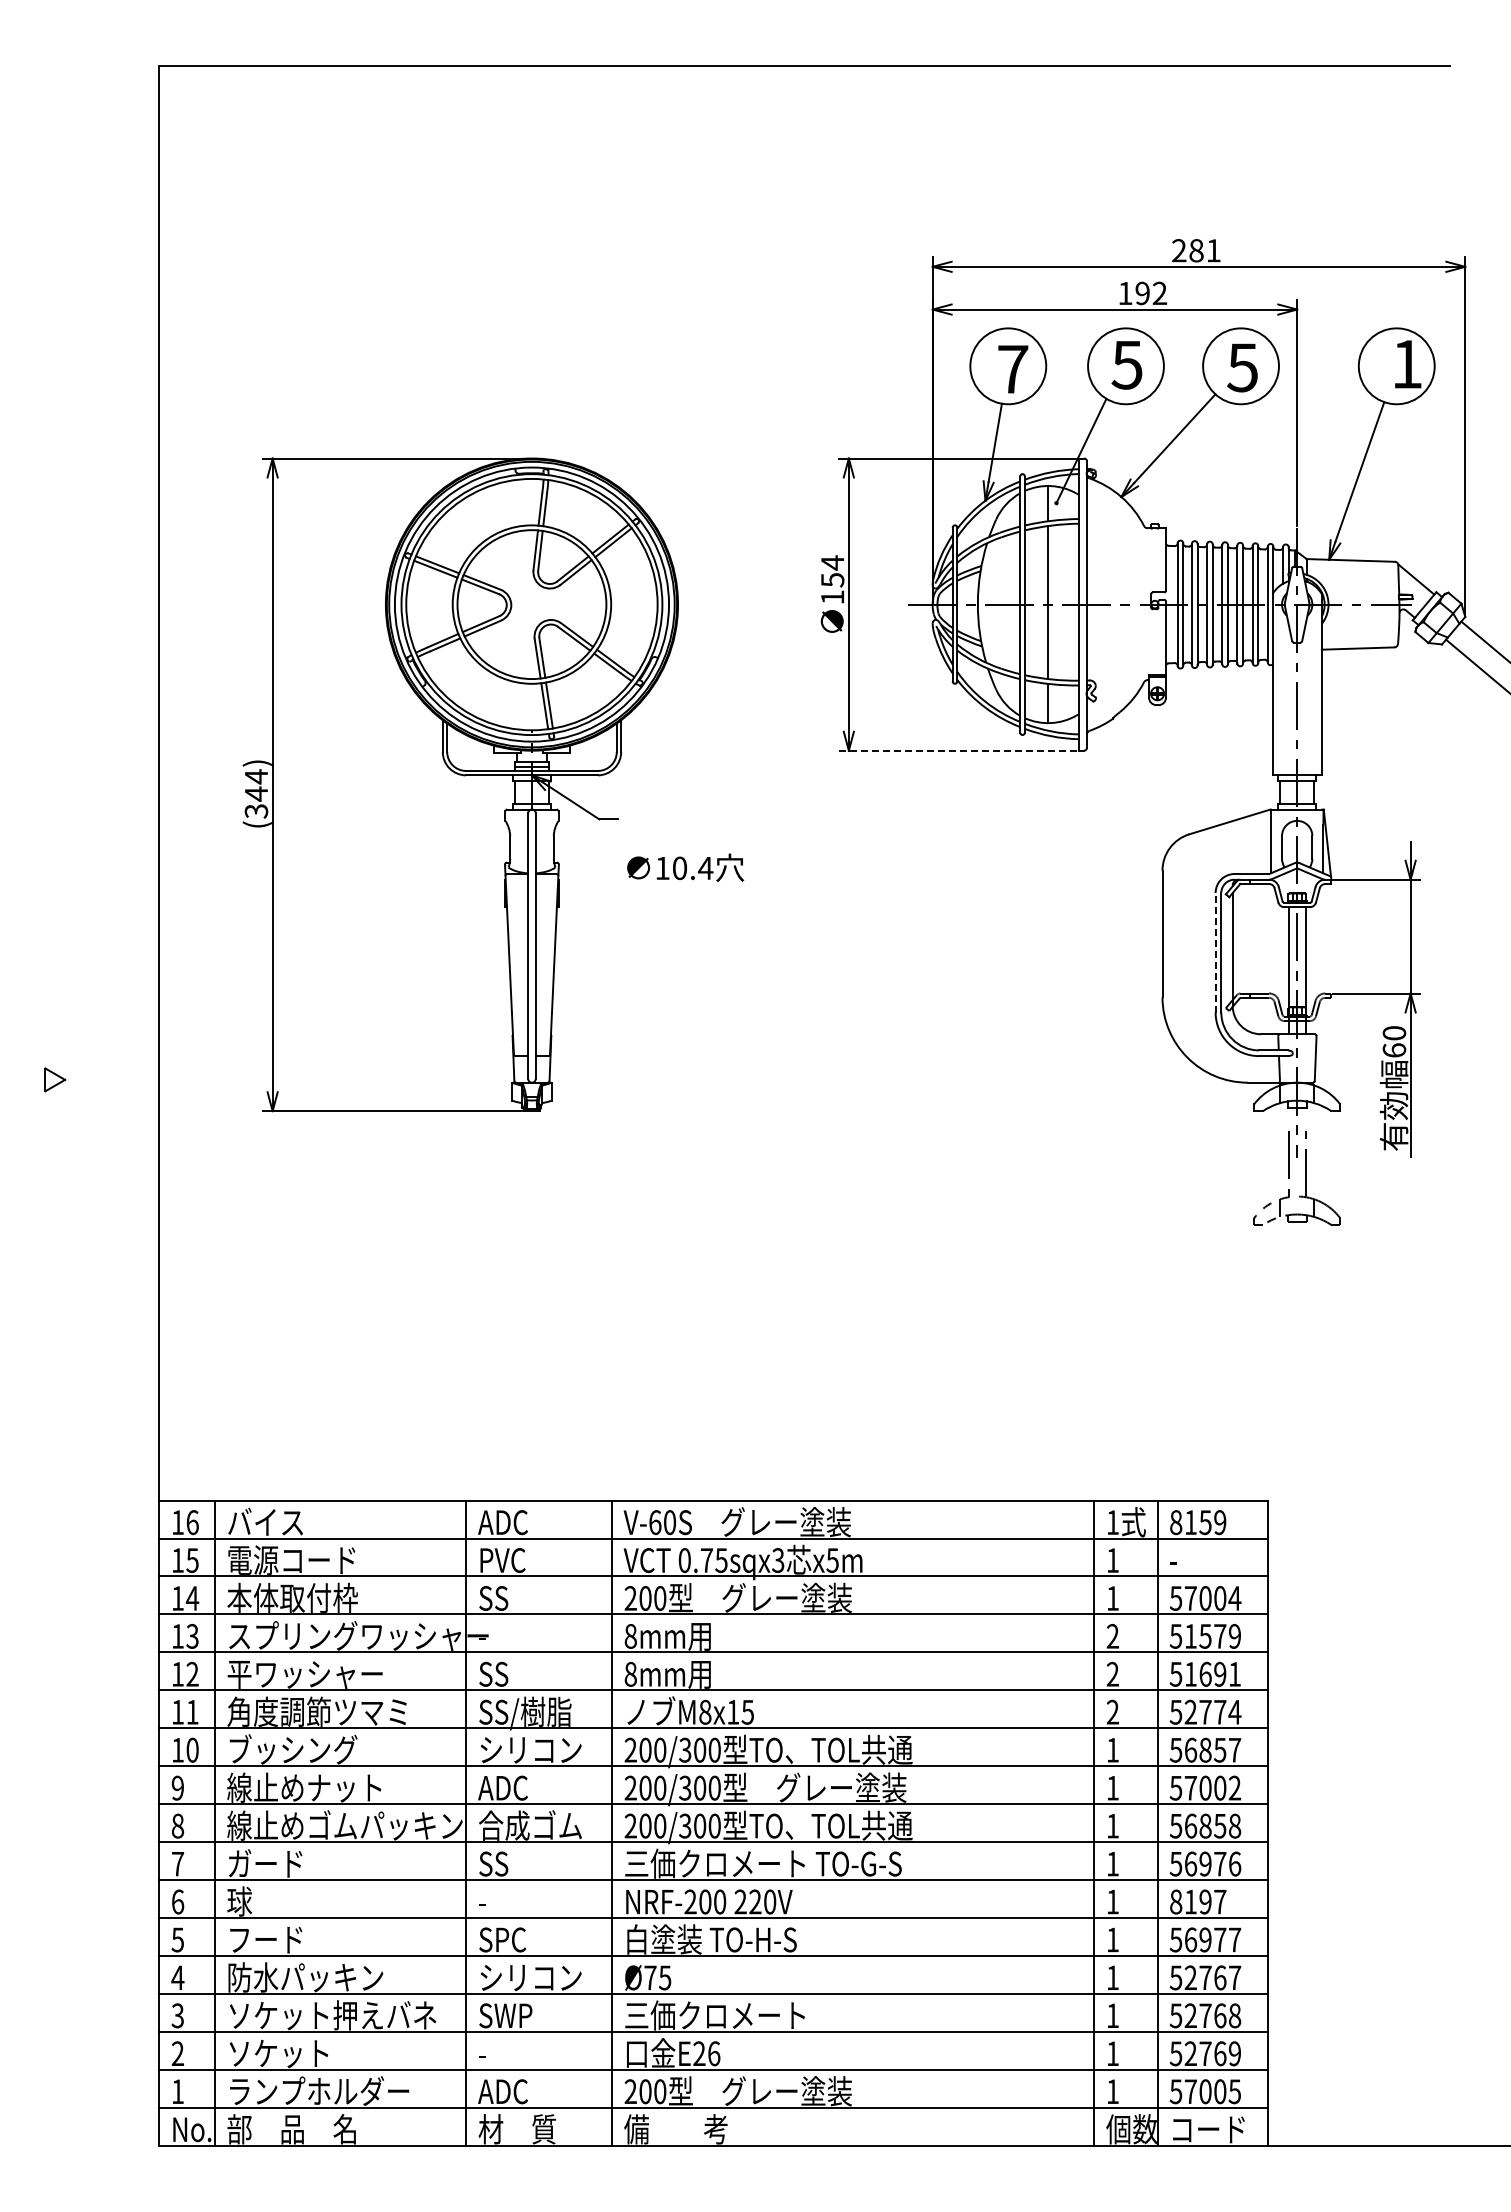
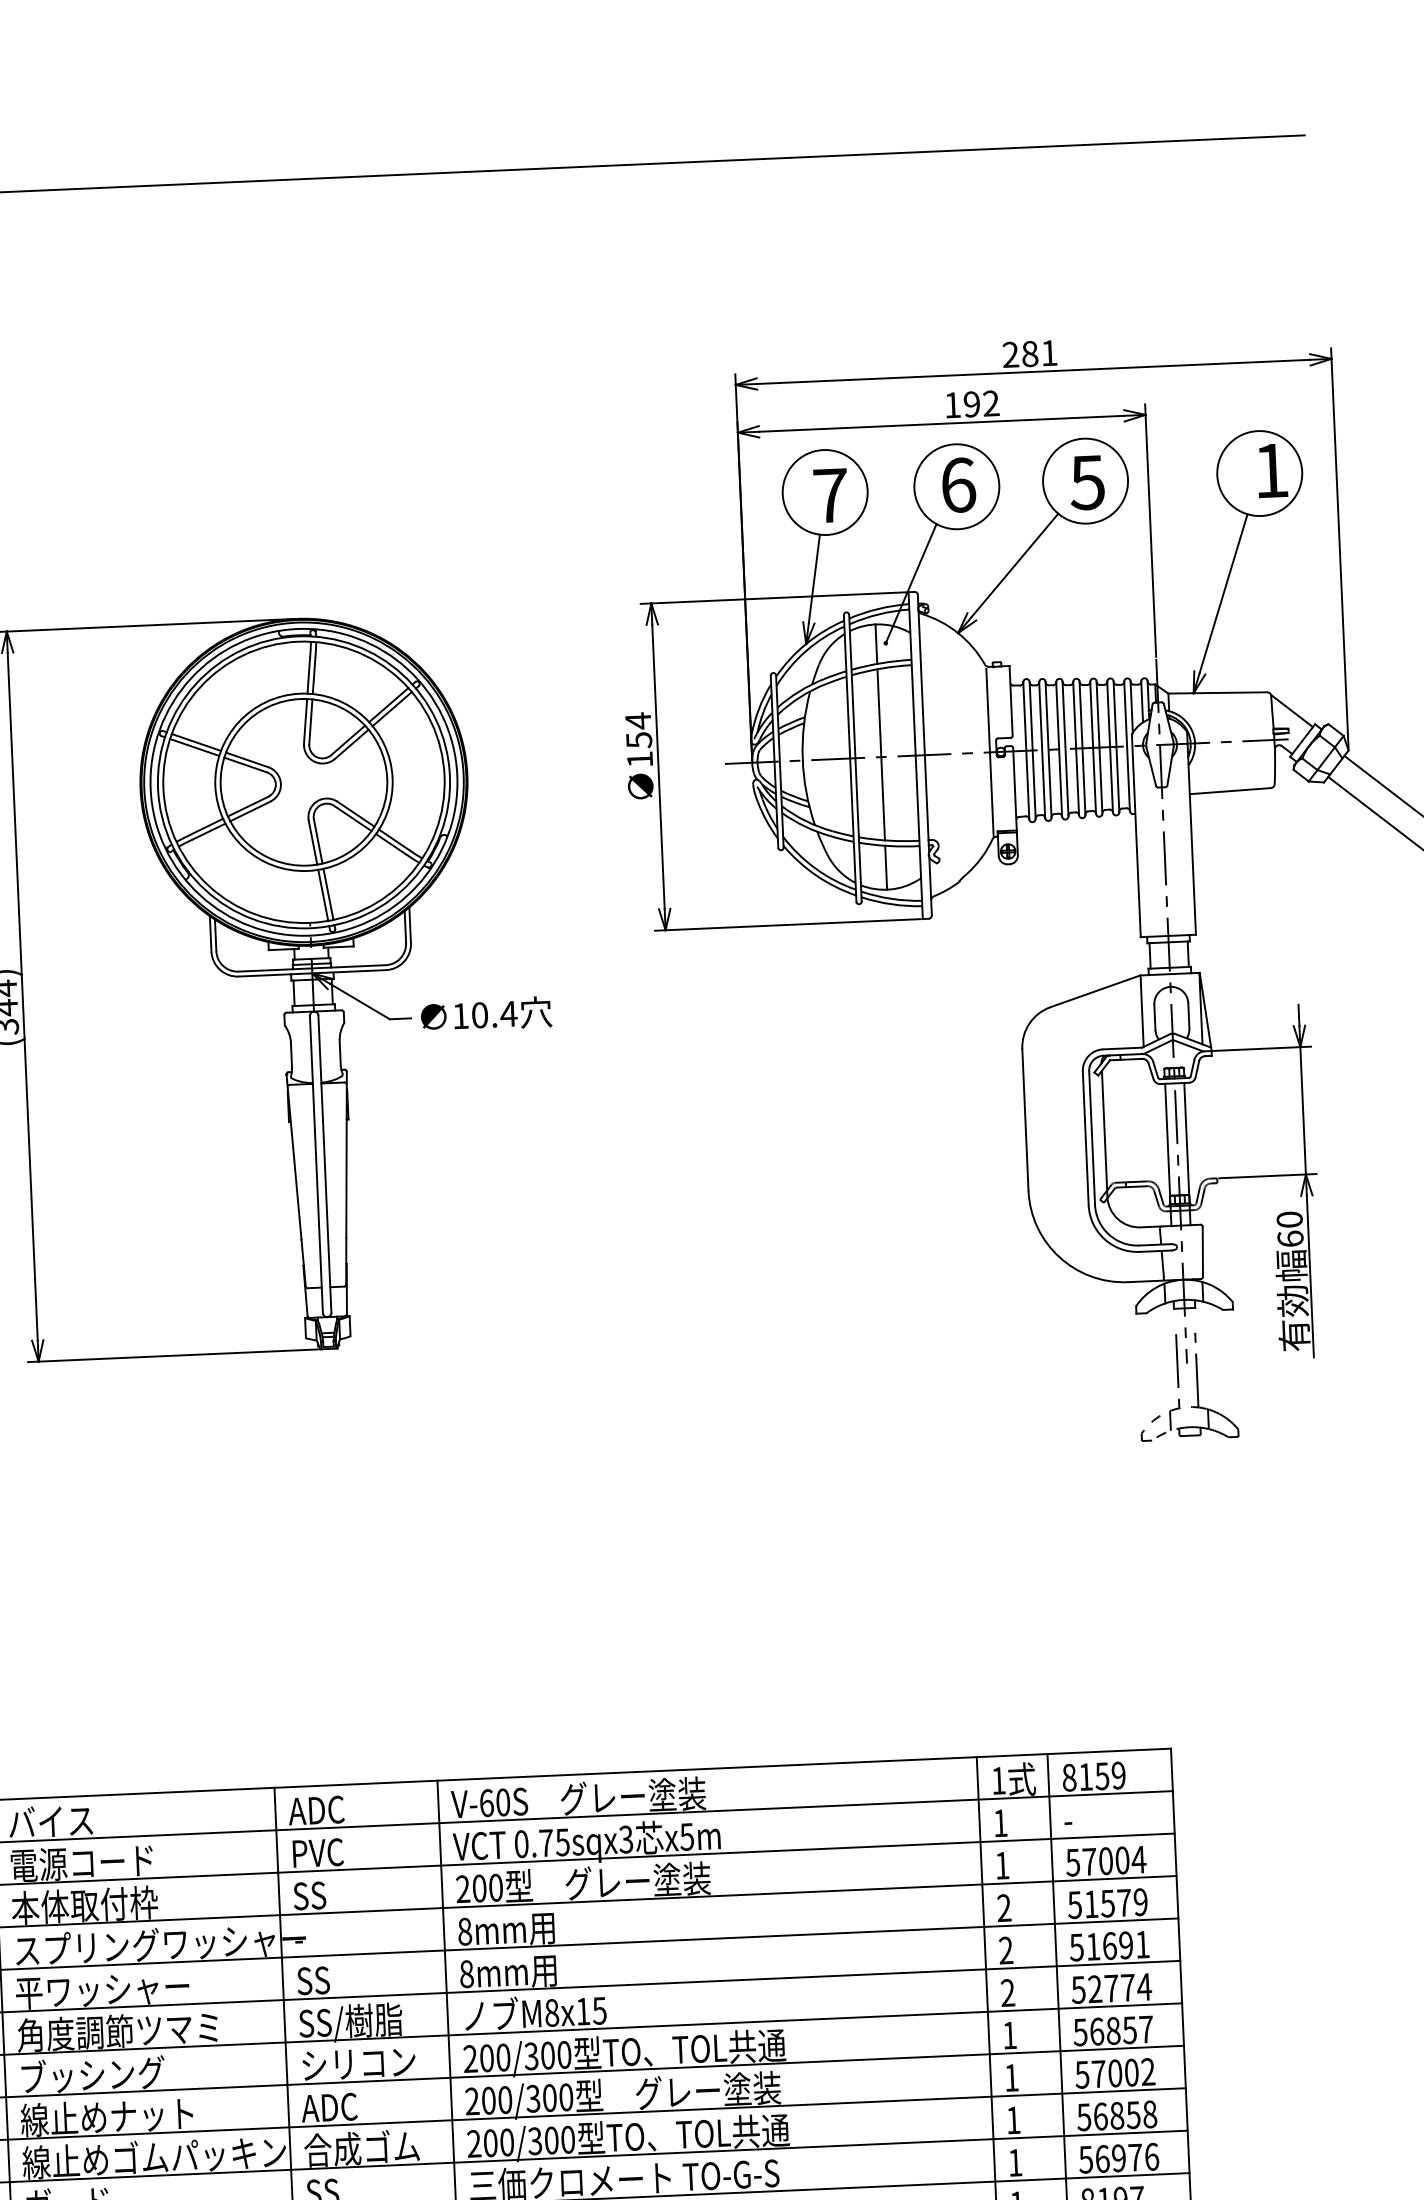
text: (1126, 364) -> (957, 484), 5 -> 6
line: (1145, 604) -> (990, 752), added
line: (958, 750) -> (788, 924), dashed -> solid
text: (685, 867) -> (486, 1014), moved
line: (1215, 952) -> (1085, 1138), dashed -> solid

